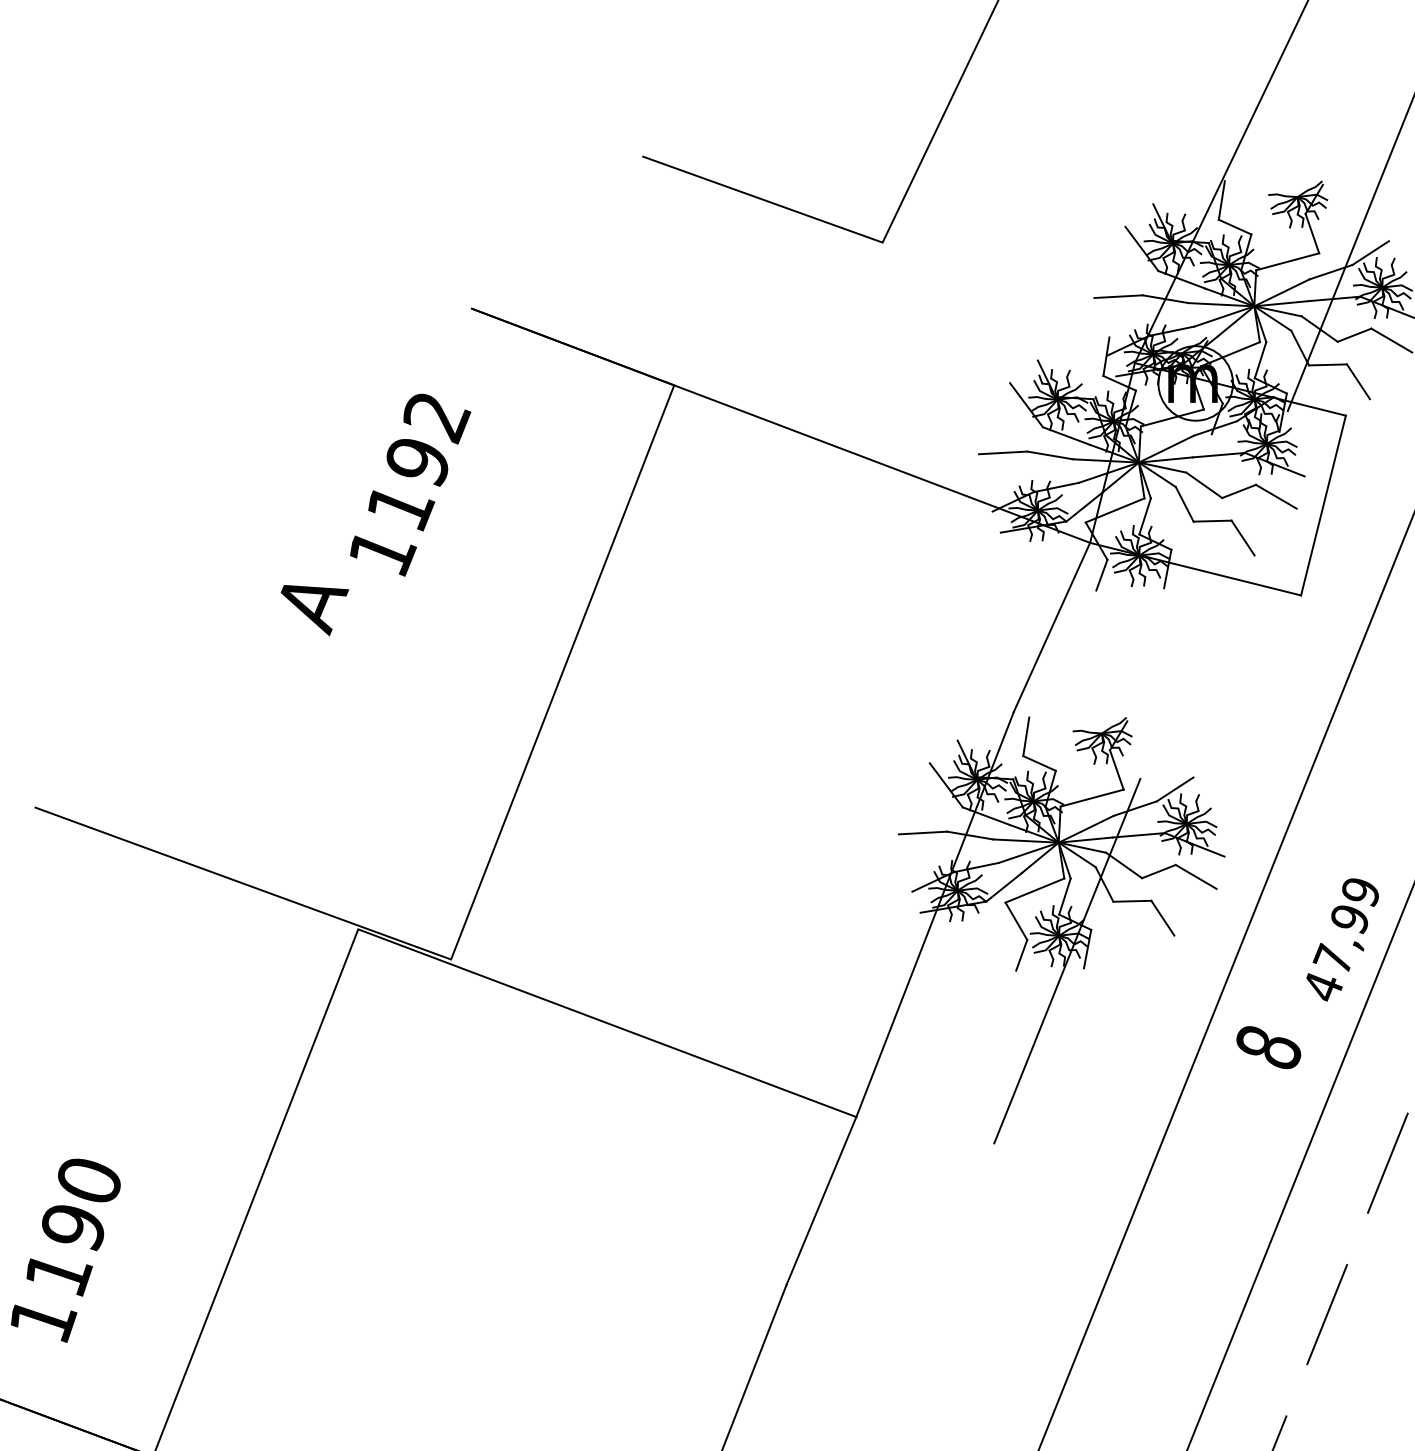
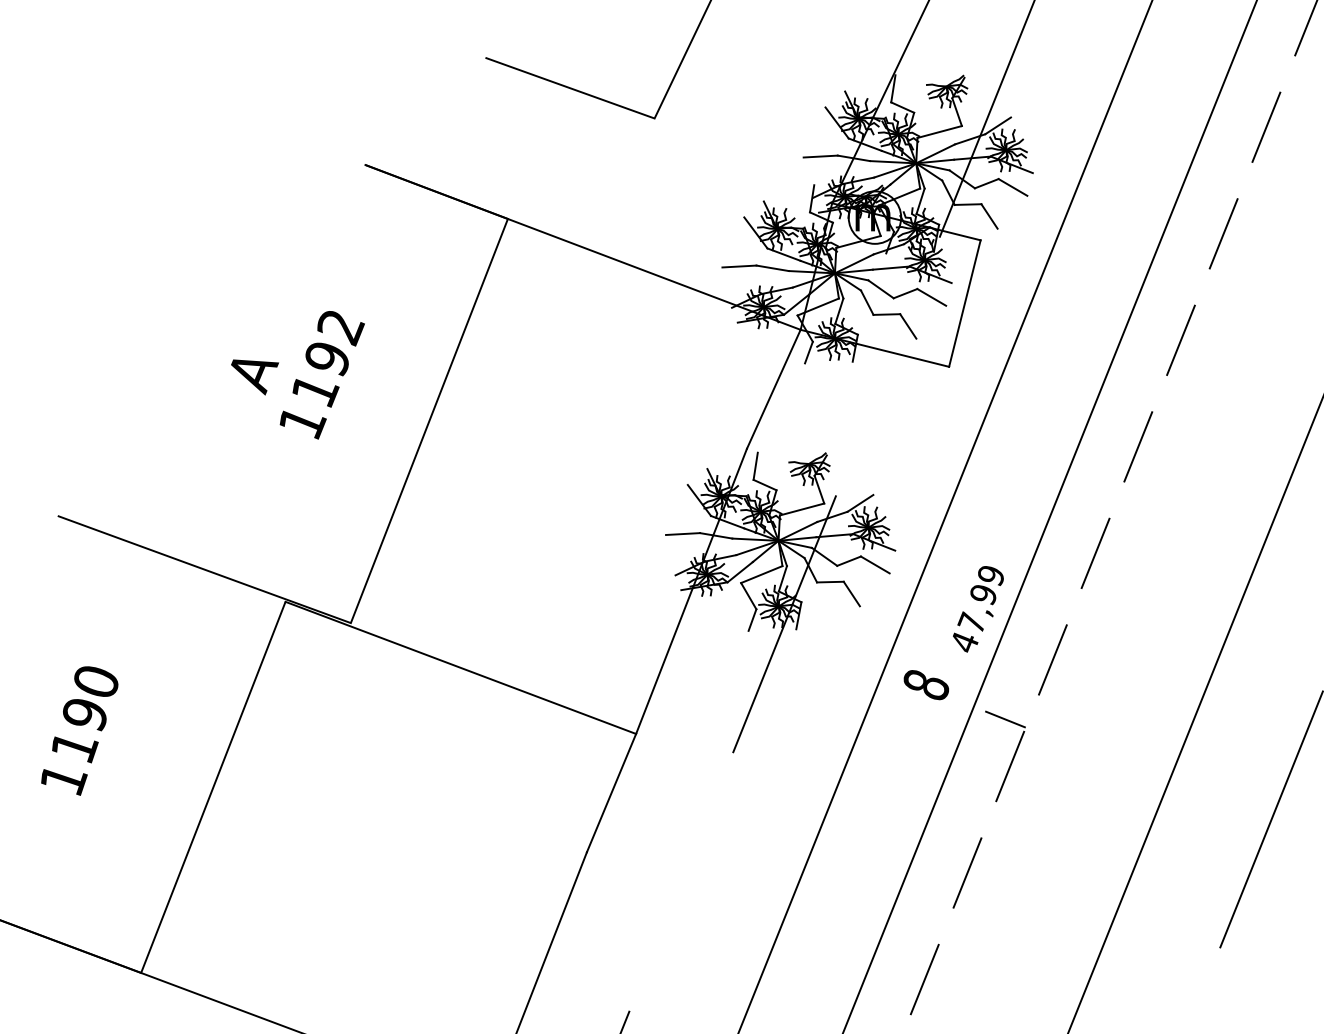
text: (409, 485) -> (321, 375), moved
line: (1381, 1096) -> (1005, 719), added
text: (65, 1249) -> (79, 730), moved

